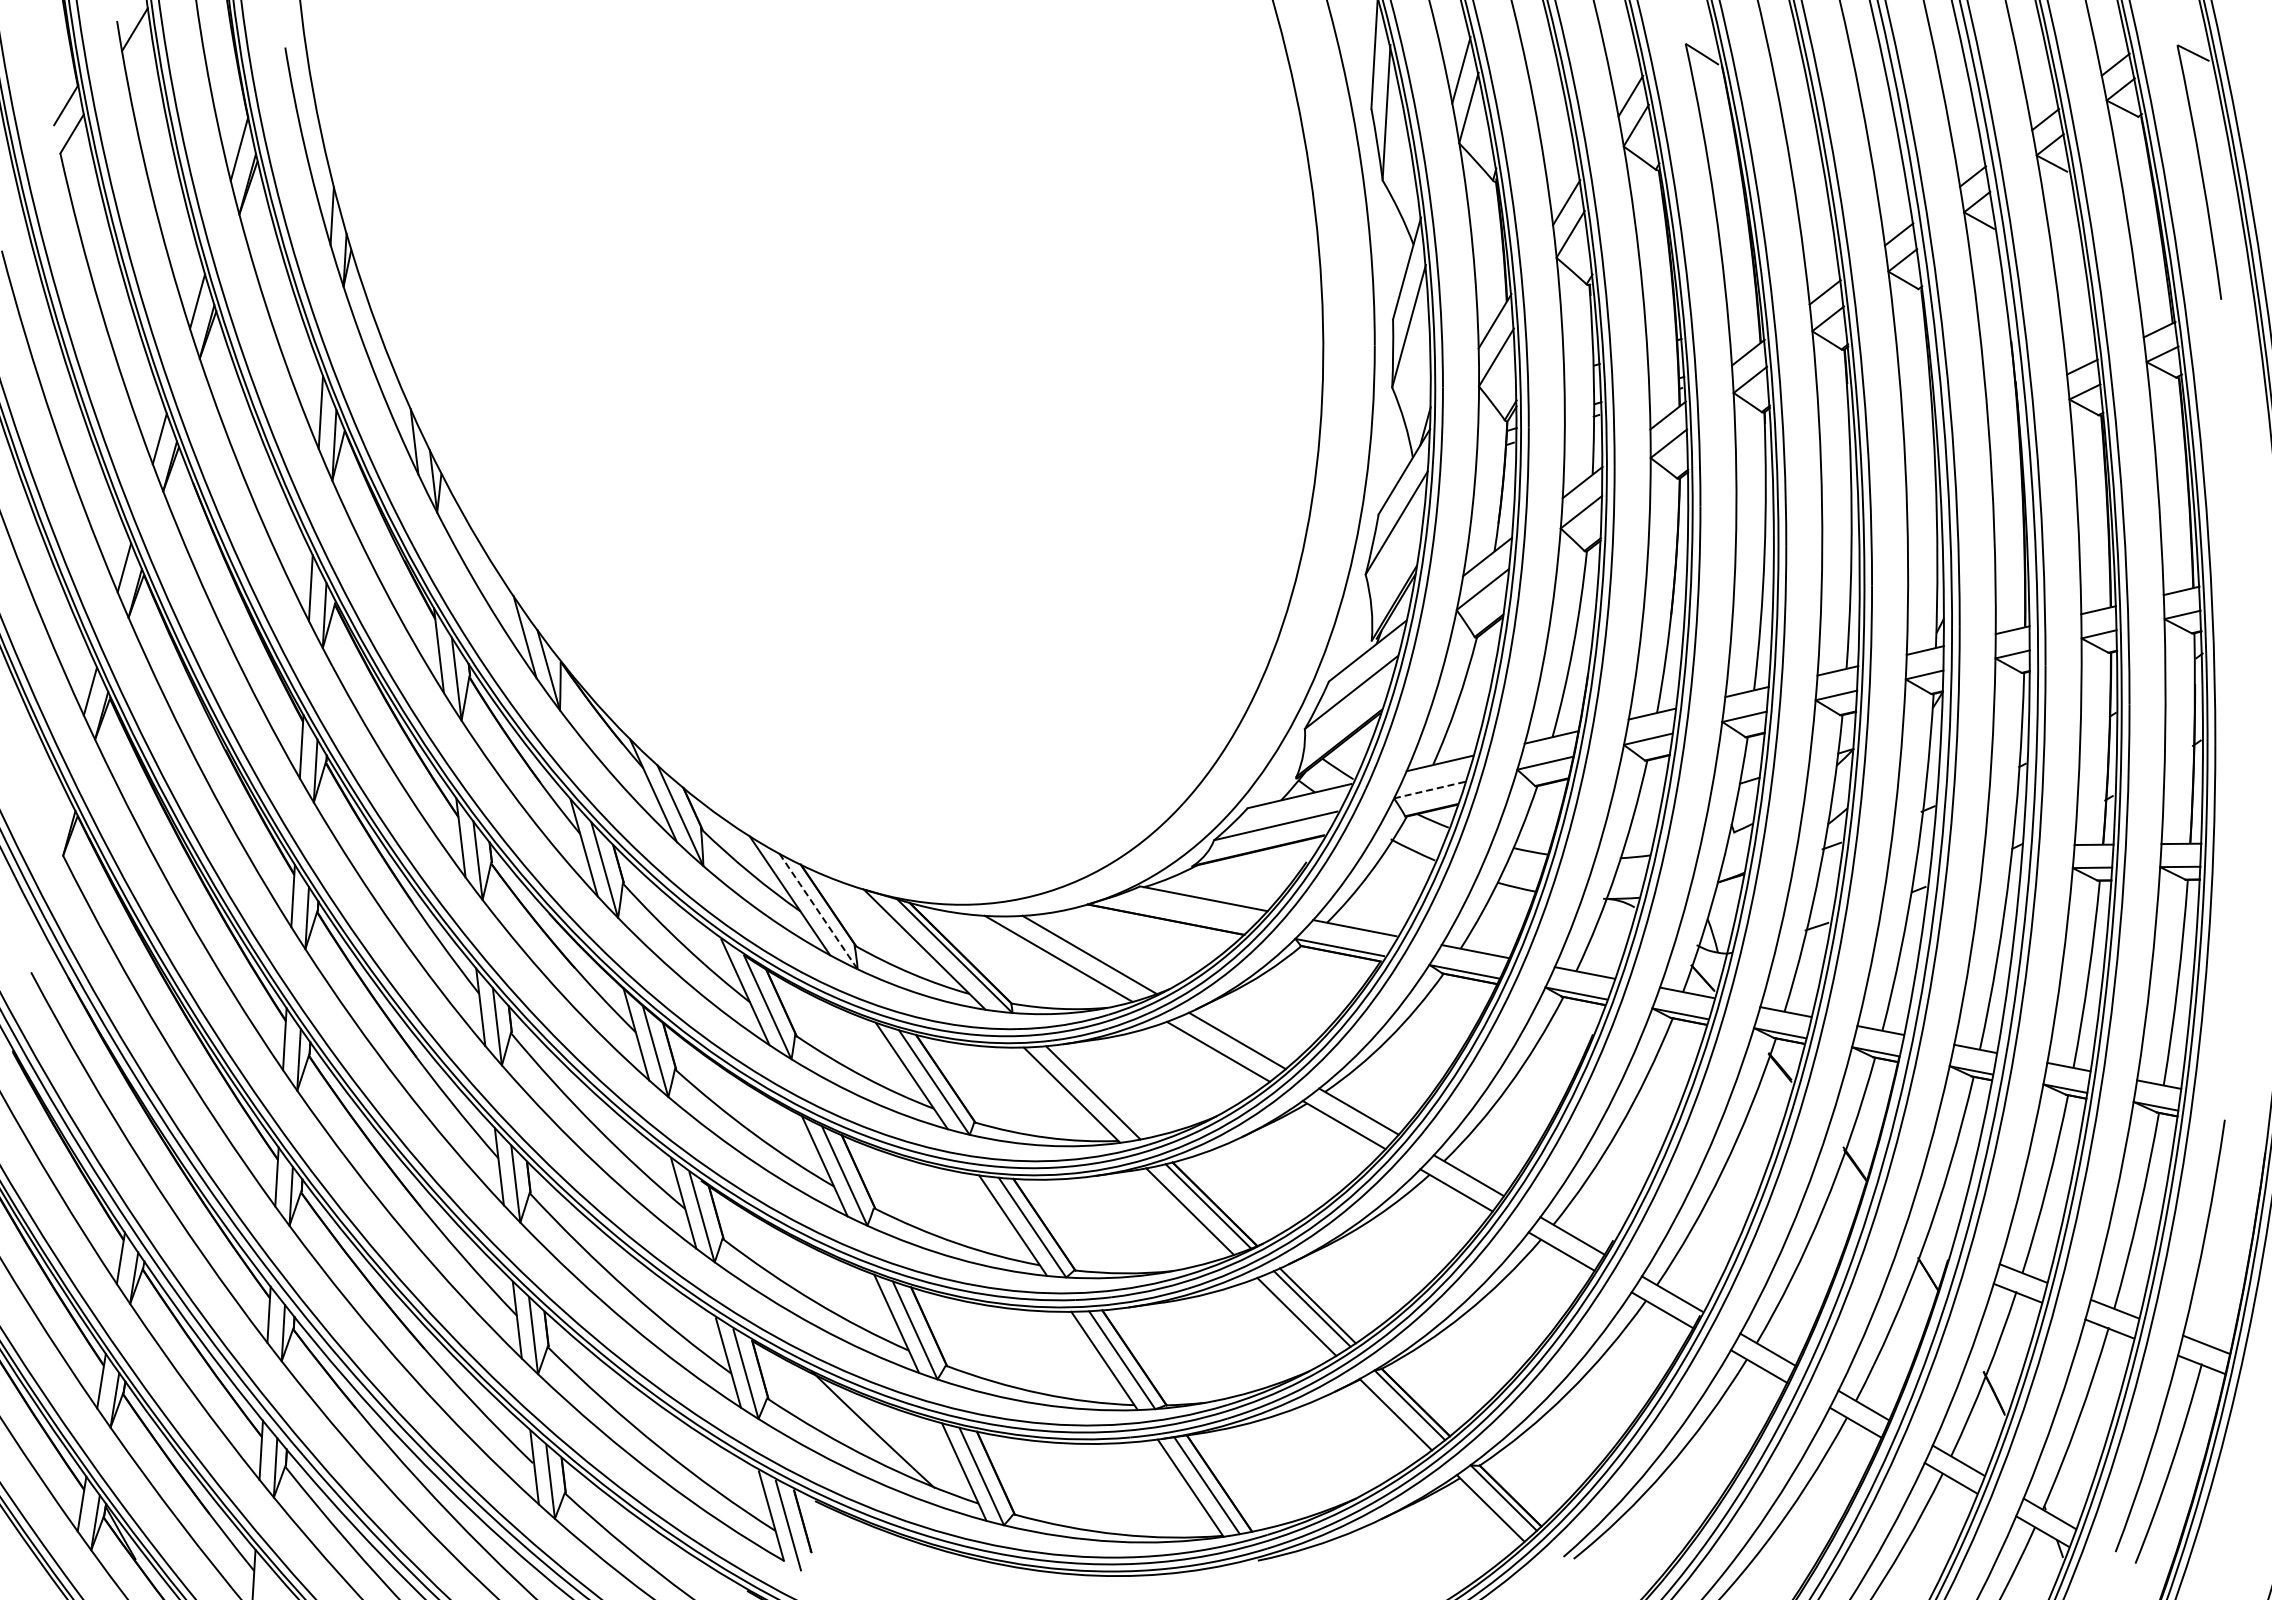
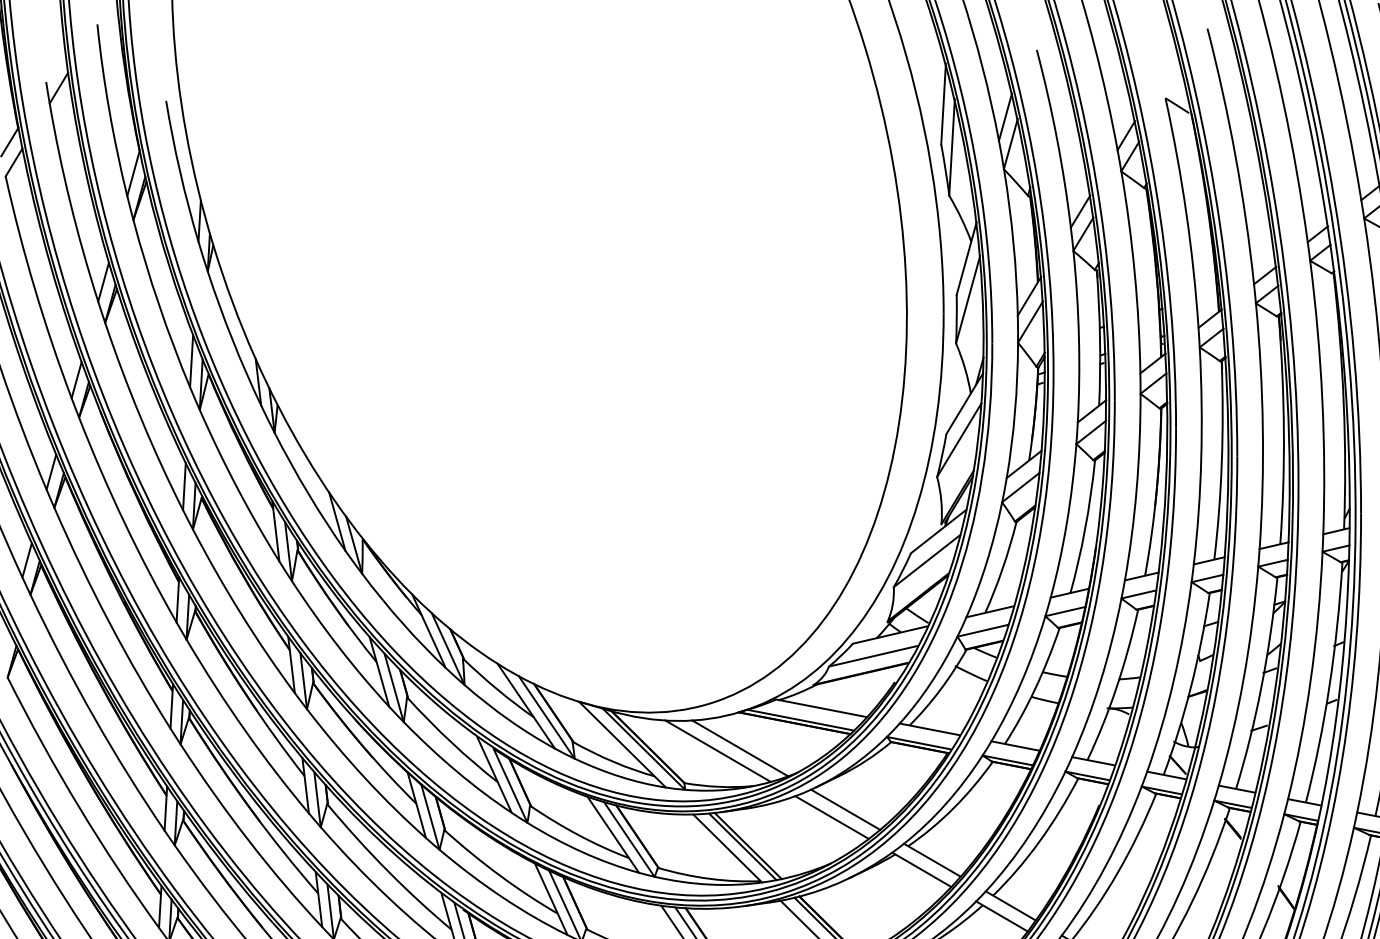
line: (1429, 790) -> (982, 631), dashed -> solid
line: (818, 911) -> (546, 717), dashed -> solid
line: (1174, 915) -> (800, 720), added
line: (1100, 1091) -> (747, 845), added

